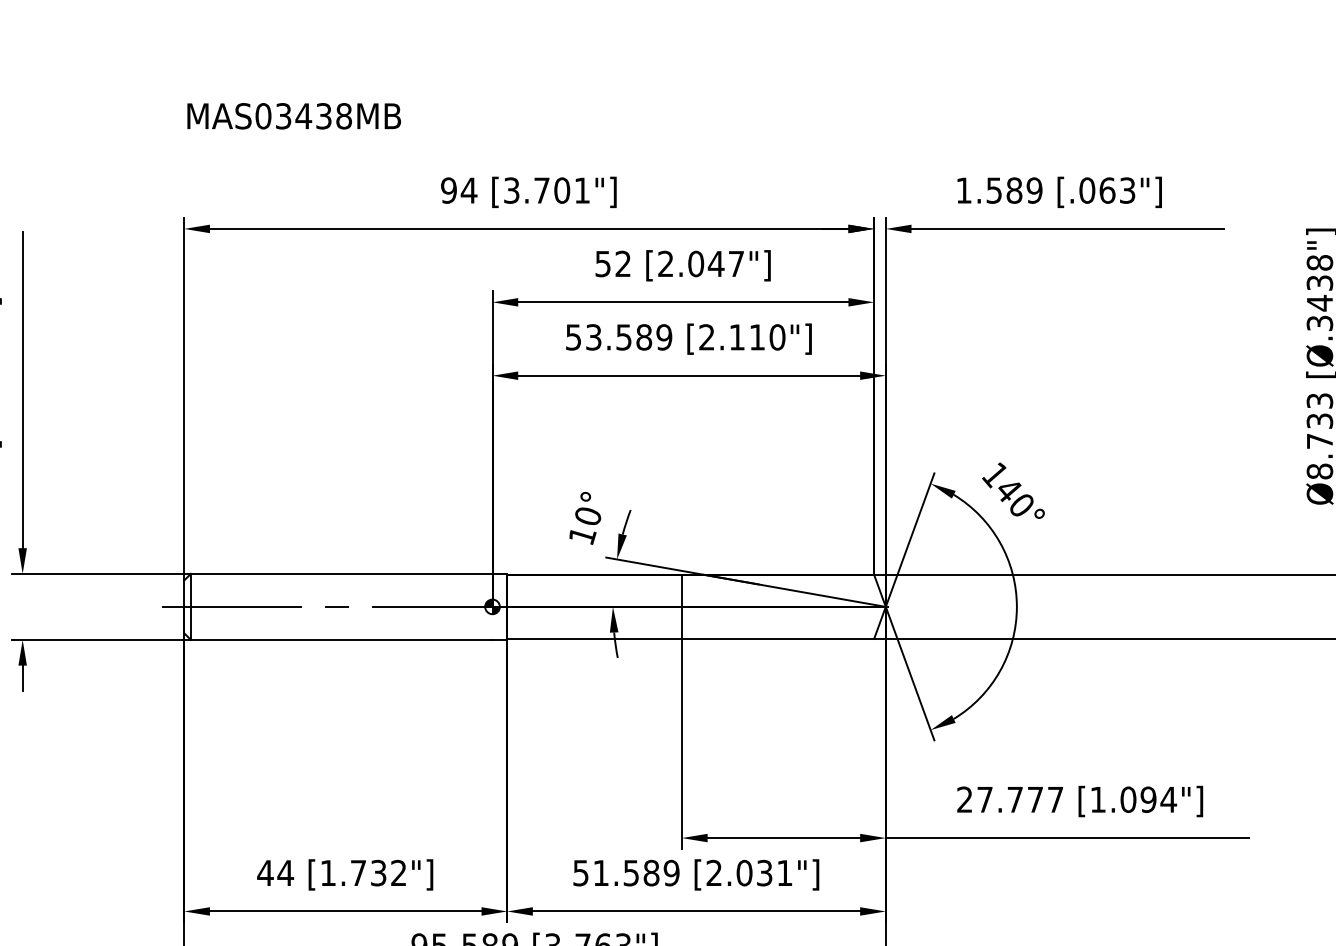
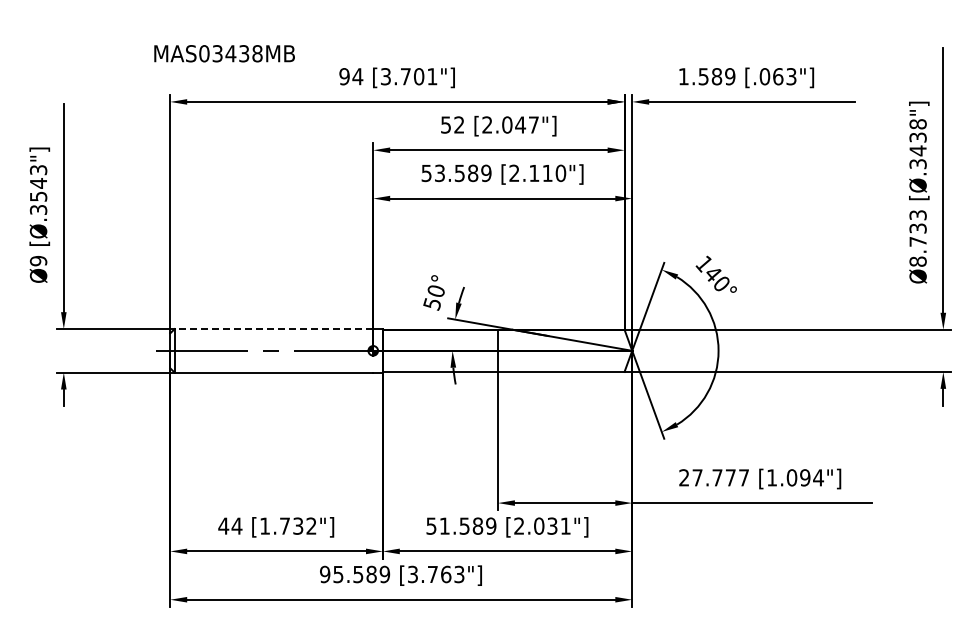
text: (293, 115) -> (224, 53), moved
text: (582, 536) -> (432, 304), 10° -> 50°
line: (341, 574) -> (273, 329), solid -> dashed

